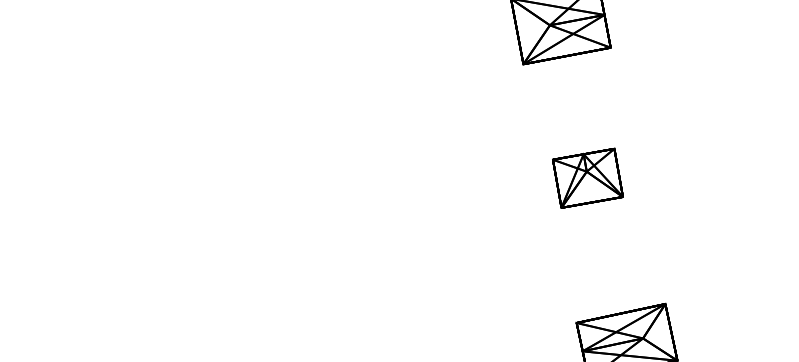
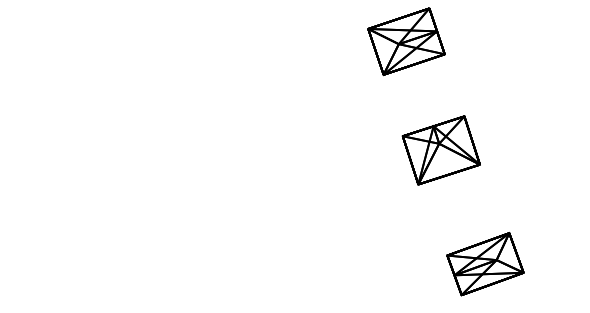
part: (586, 178) -> (440, 150), size x1.43

